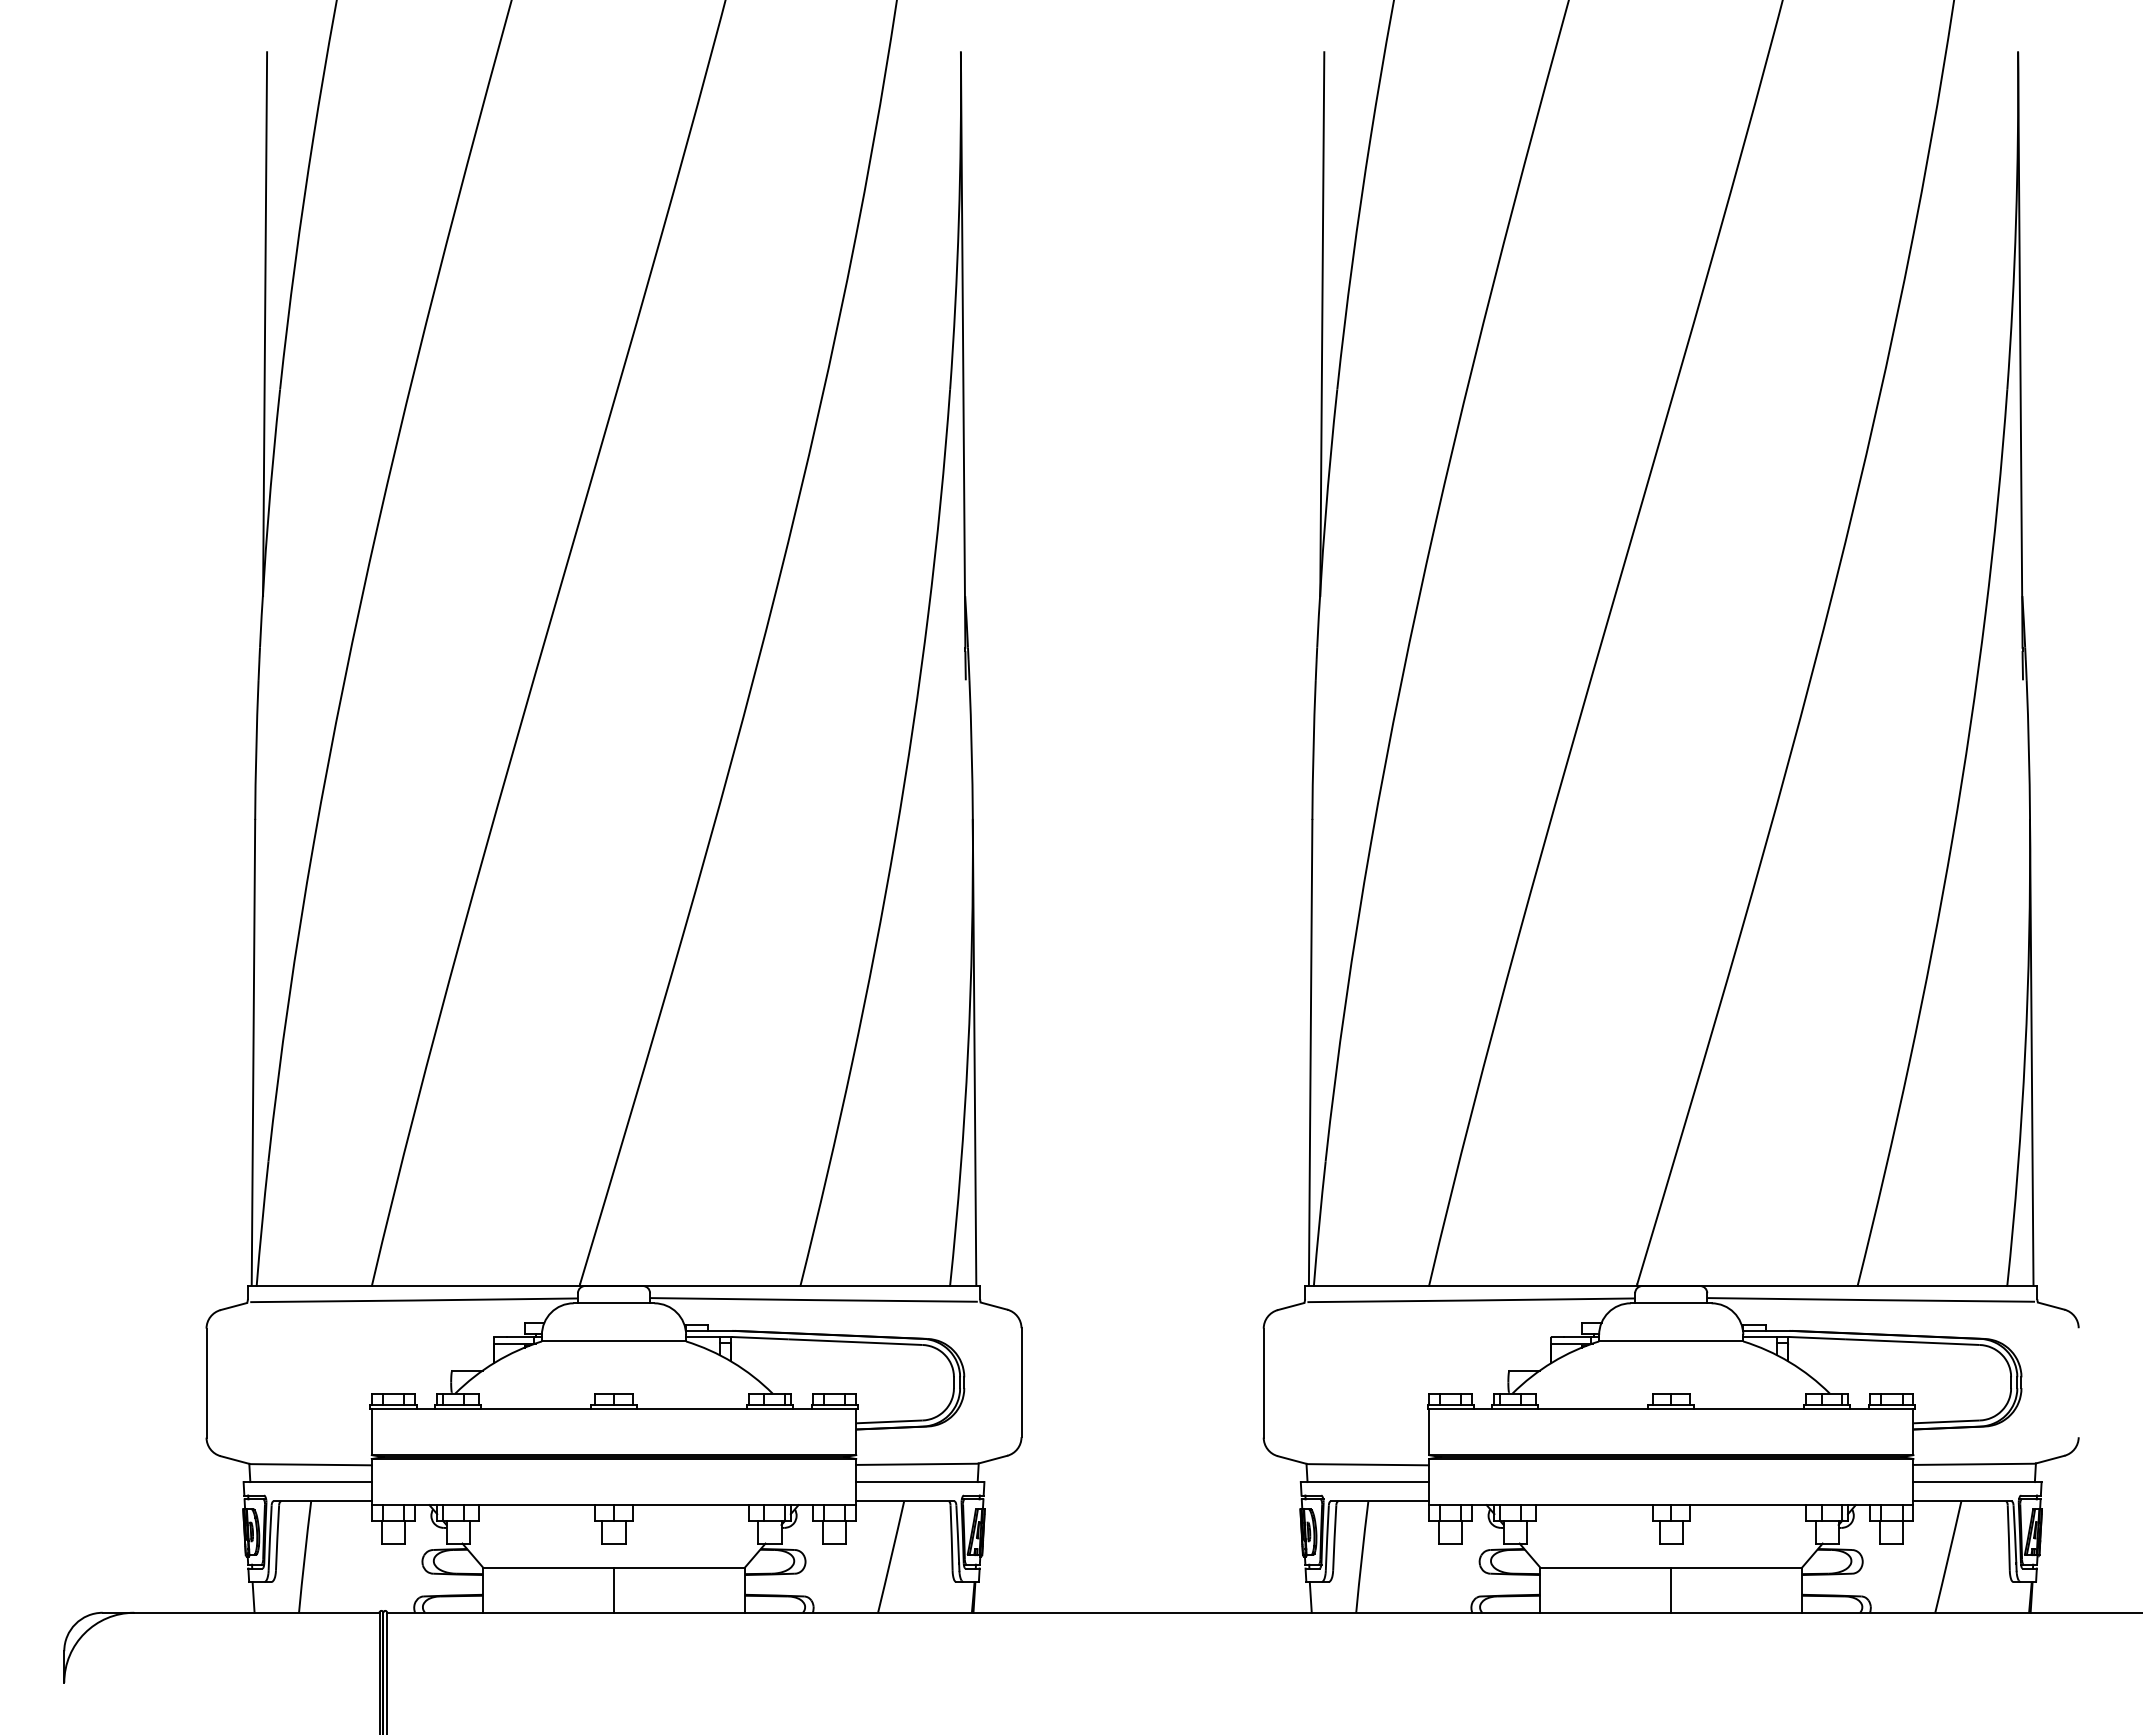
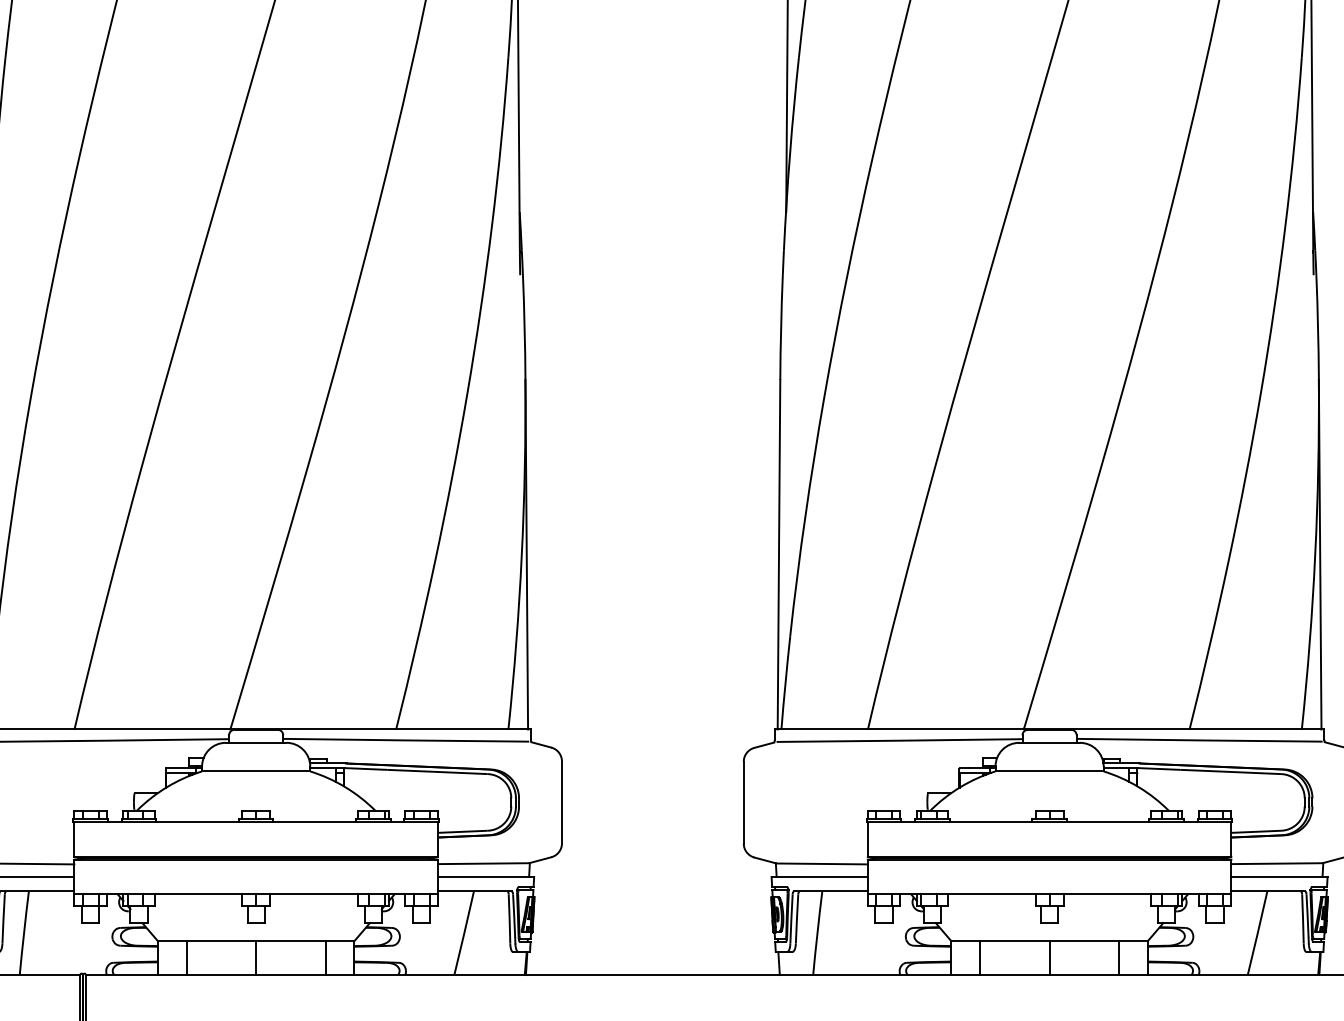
line: (521, 1589) -> (186, 957), added
line: (706, 1589) -> (325, 957), added
line: (1578, 1589) -> (980, 957), added
line: (1763, 1589) -> (1118, 957), added

